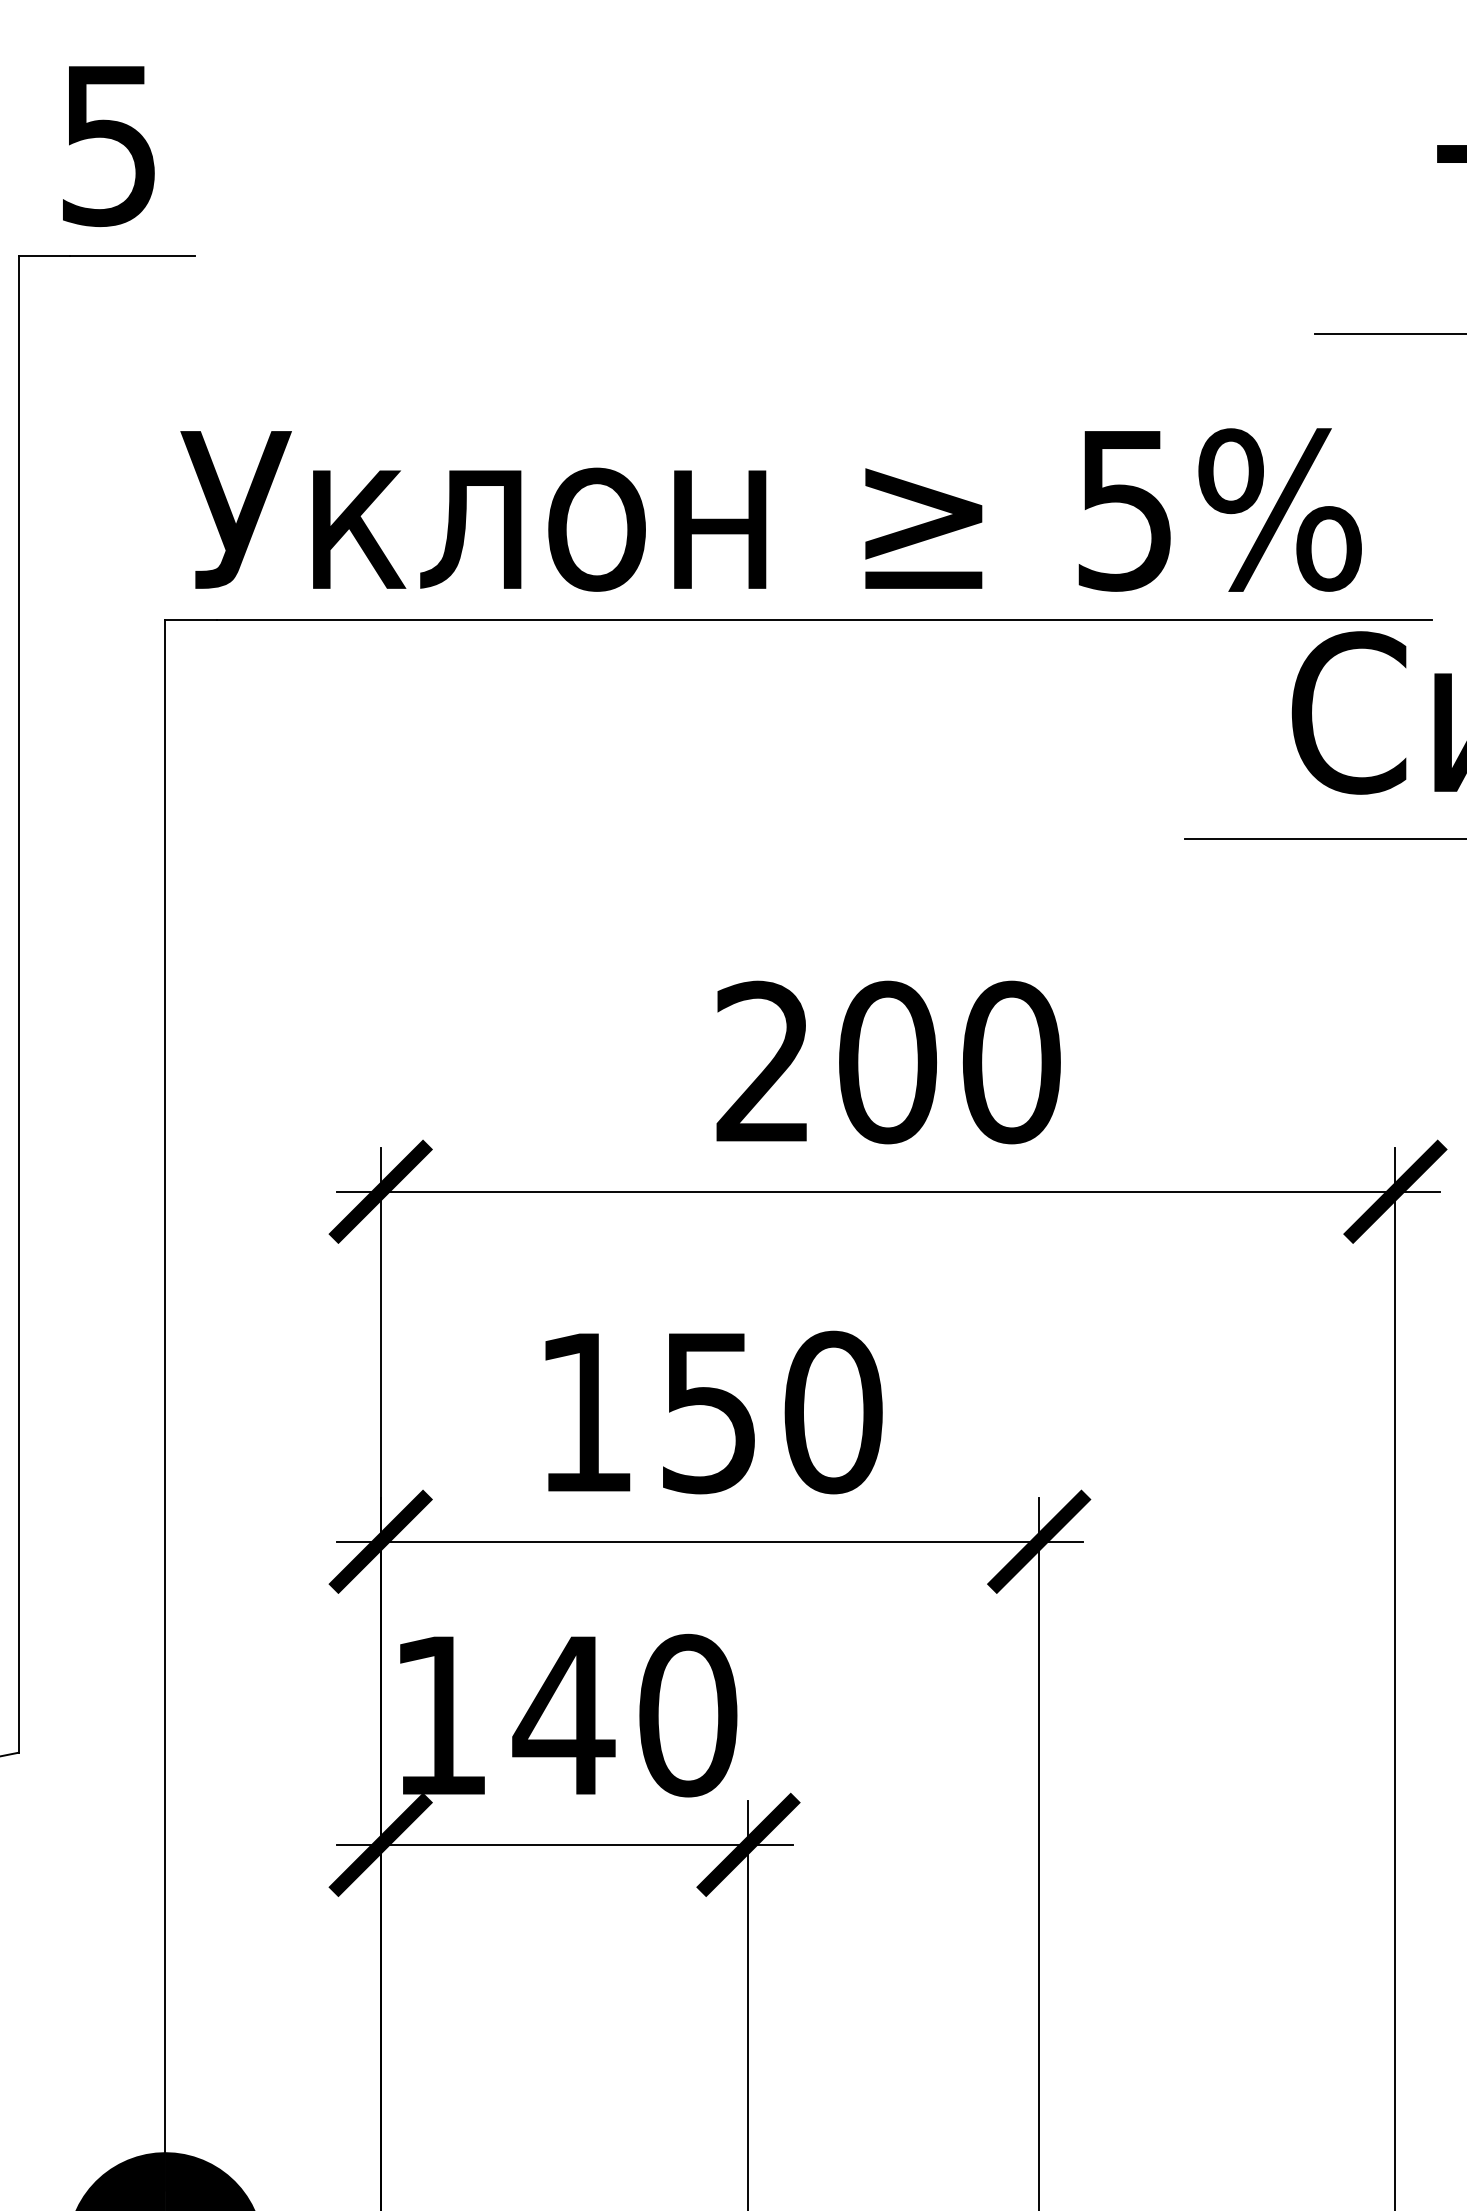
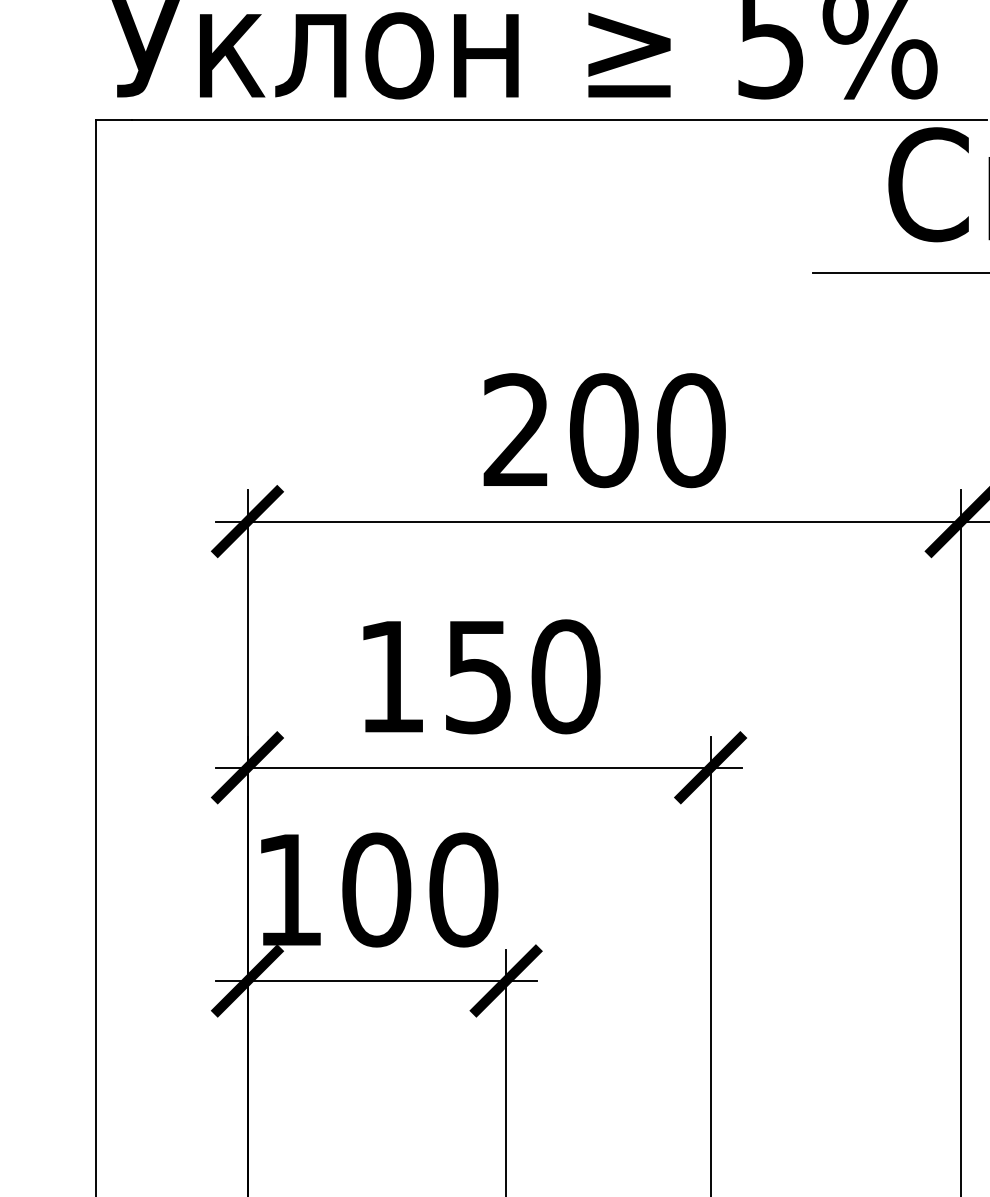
text: (563, 1715) -> (376, 889), 140 -> 100

